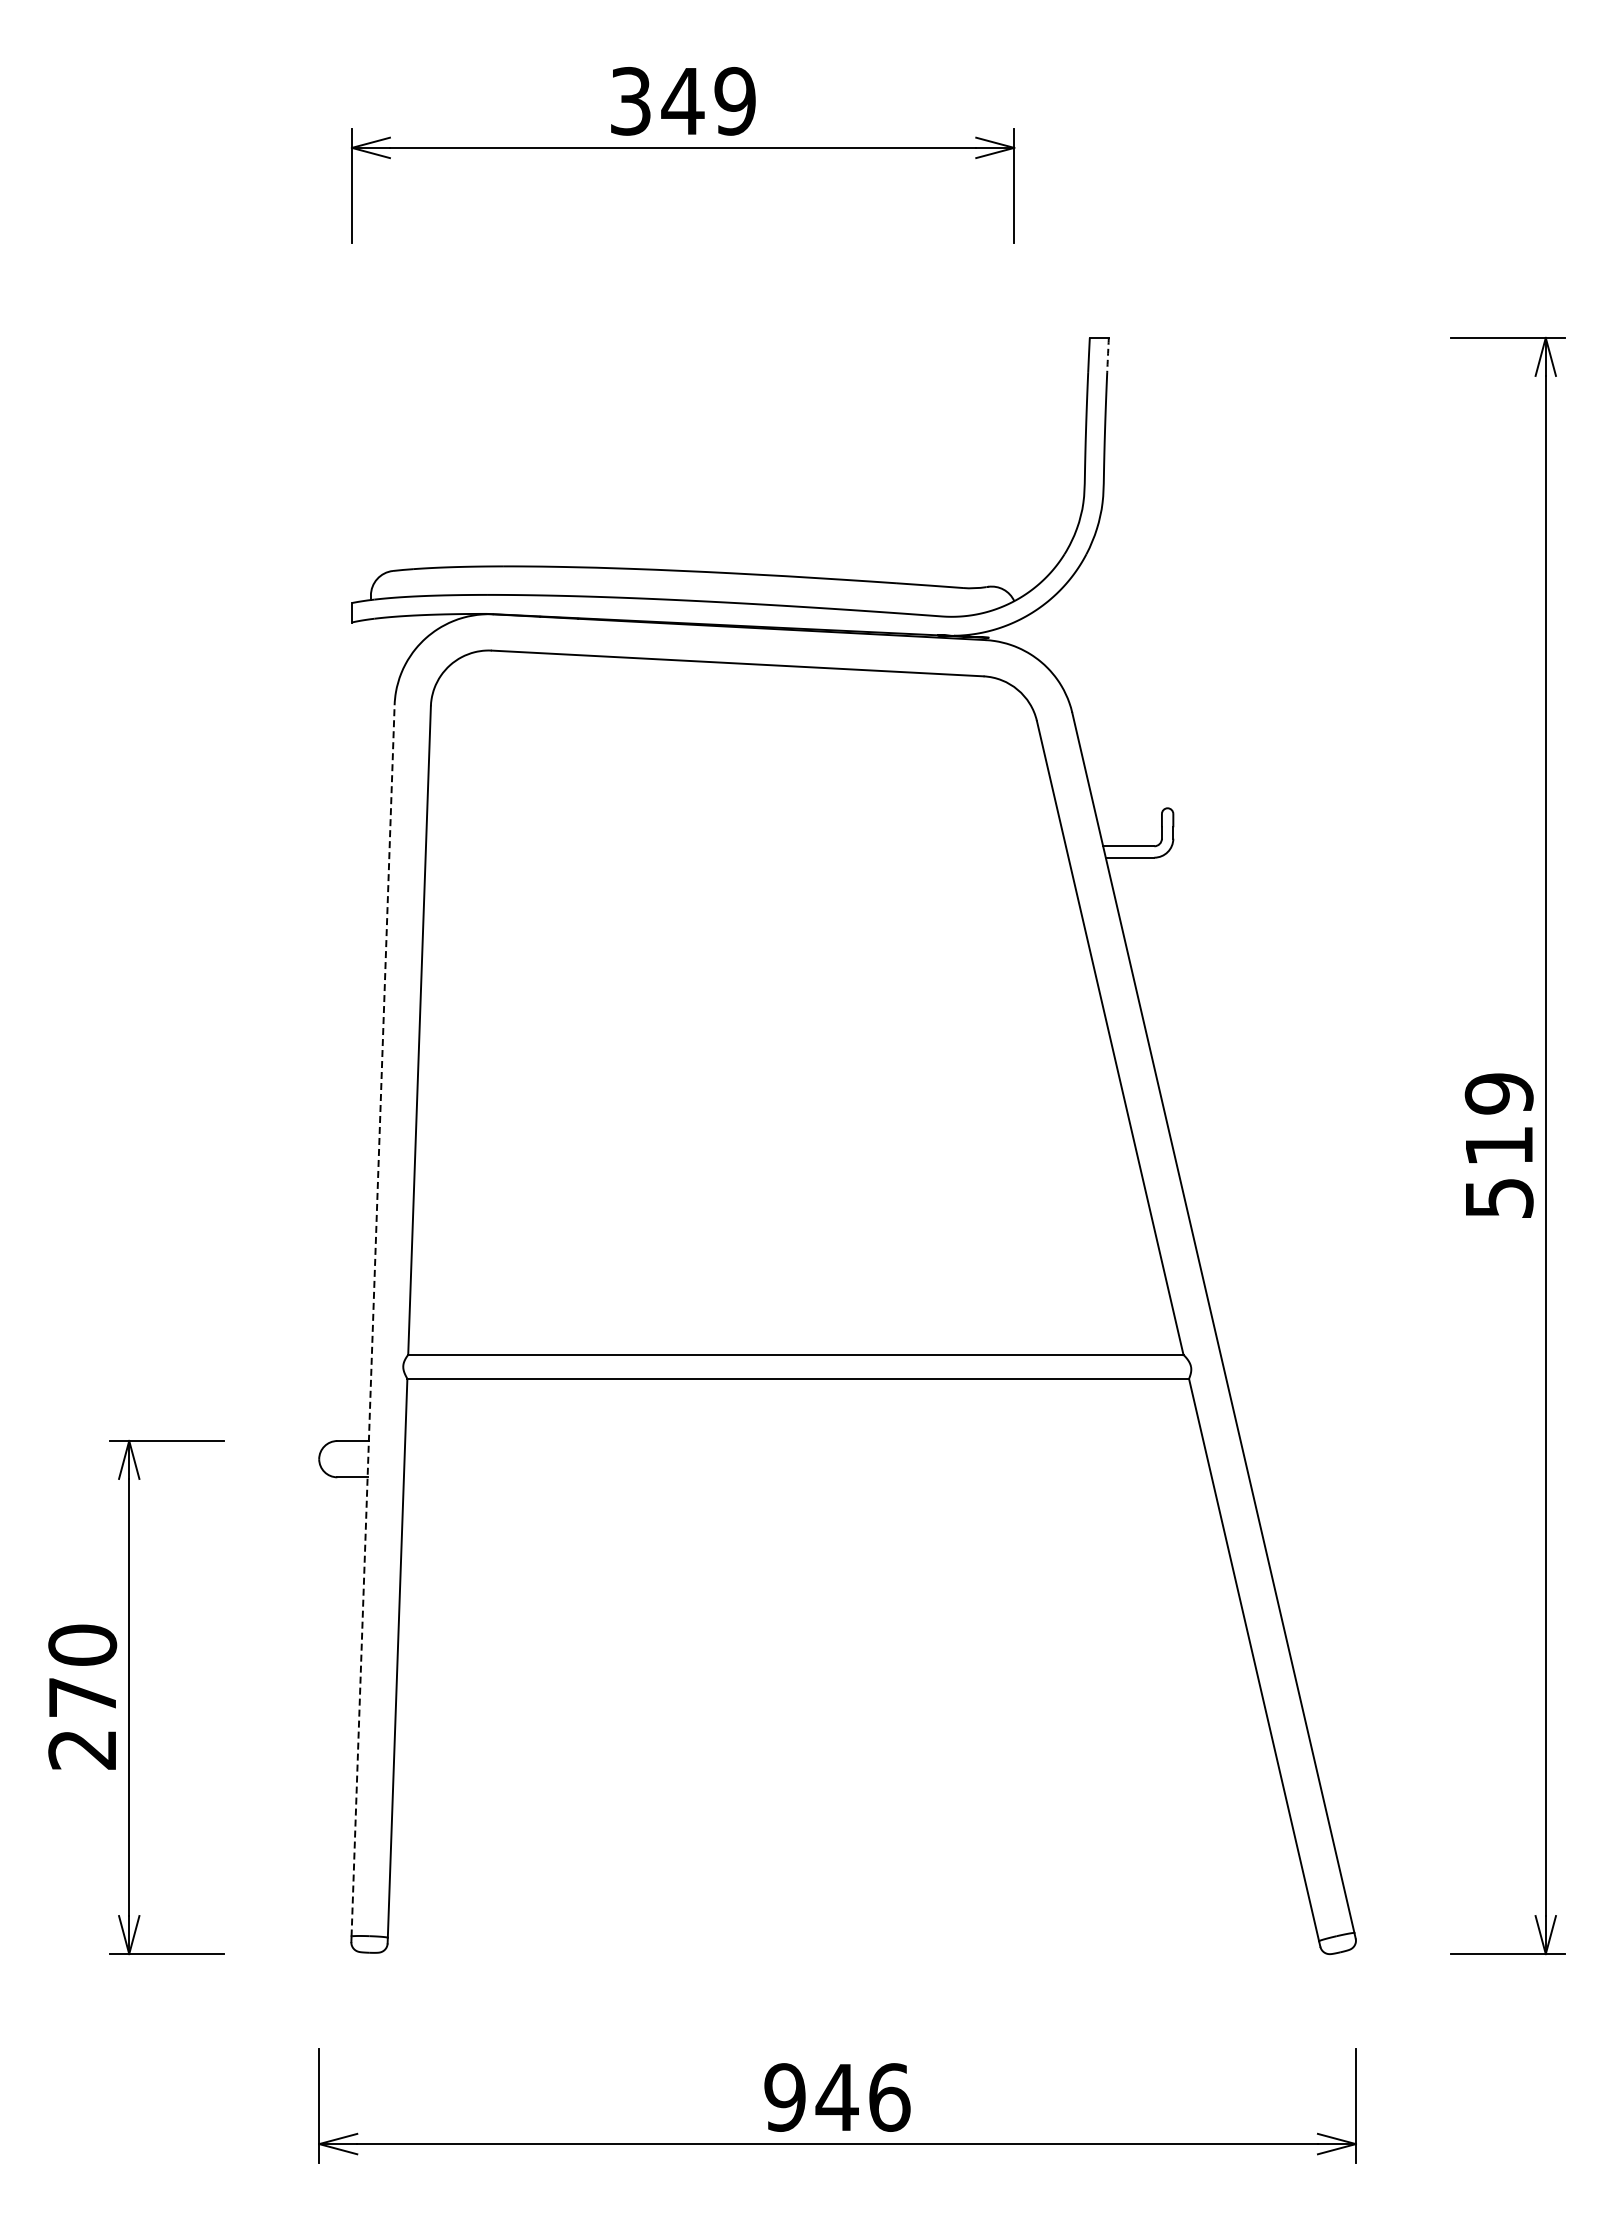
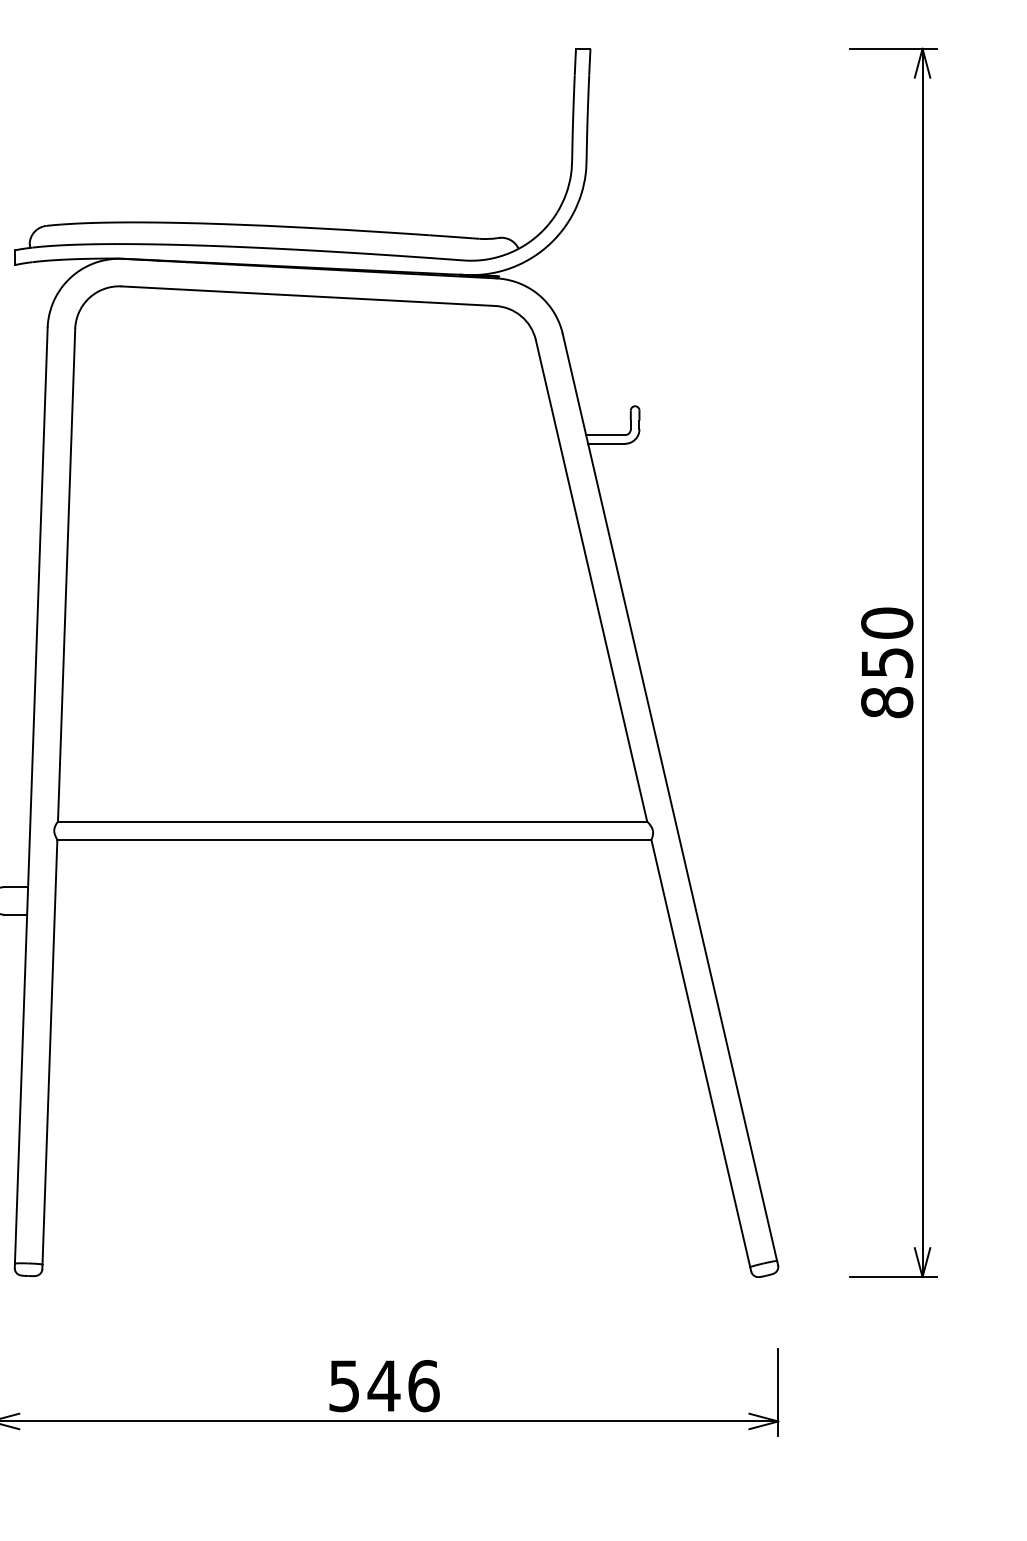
arc: (1108, 355) -> (590, 62), dashed -> solid
text: (1498, 1145) -> (886, 662), 519 -> 850
line: (373, 1320) -> (31, 795), dashed -> solid
text: (784, 2097) -> (343, 1386), 946 -> 546

